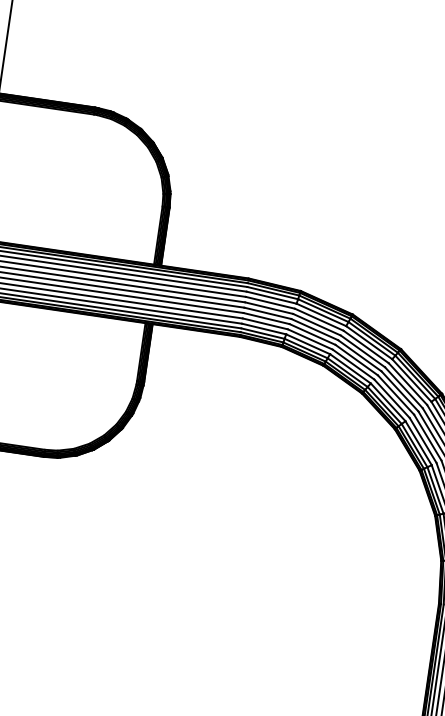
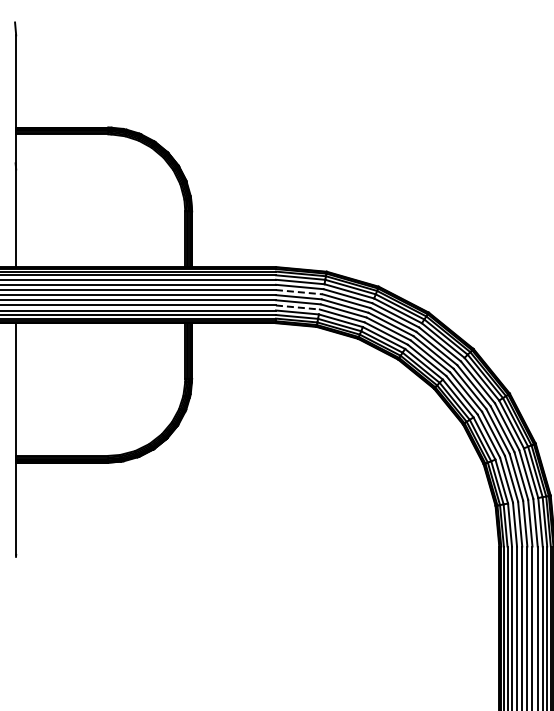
line: (269, 308) -> (299, 292), solid -> dashed
line: (265, 323) -> (298, 307), solid -> dashed

